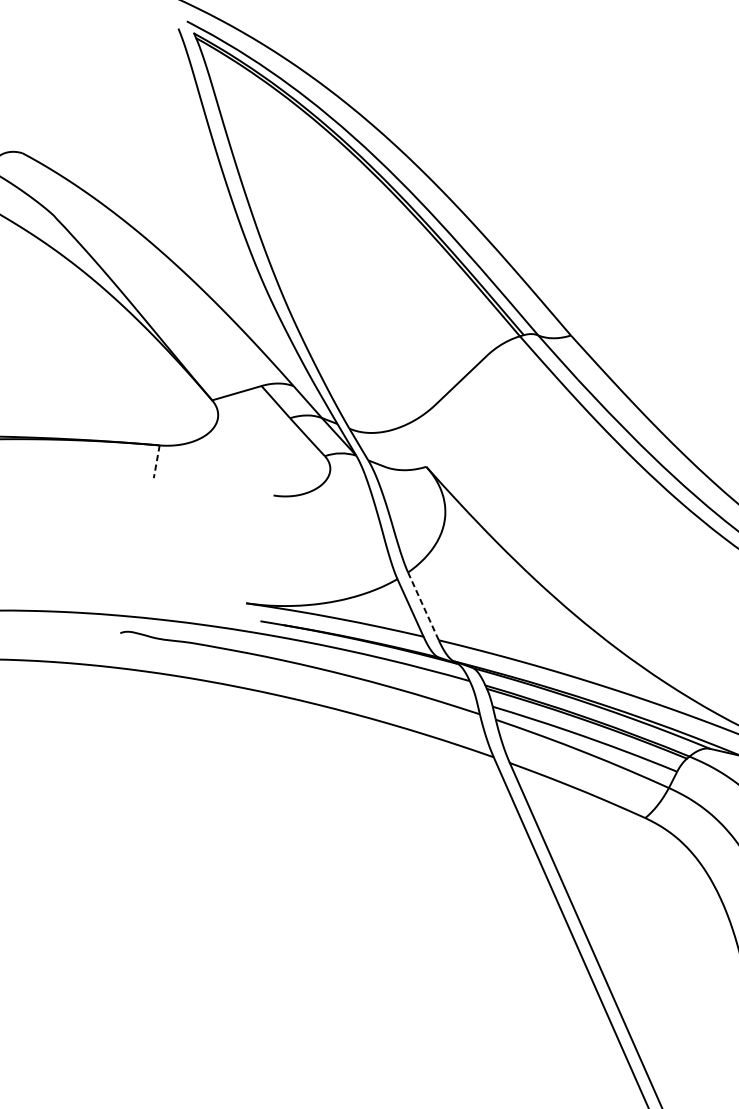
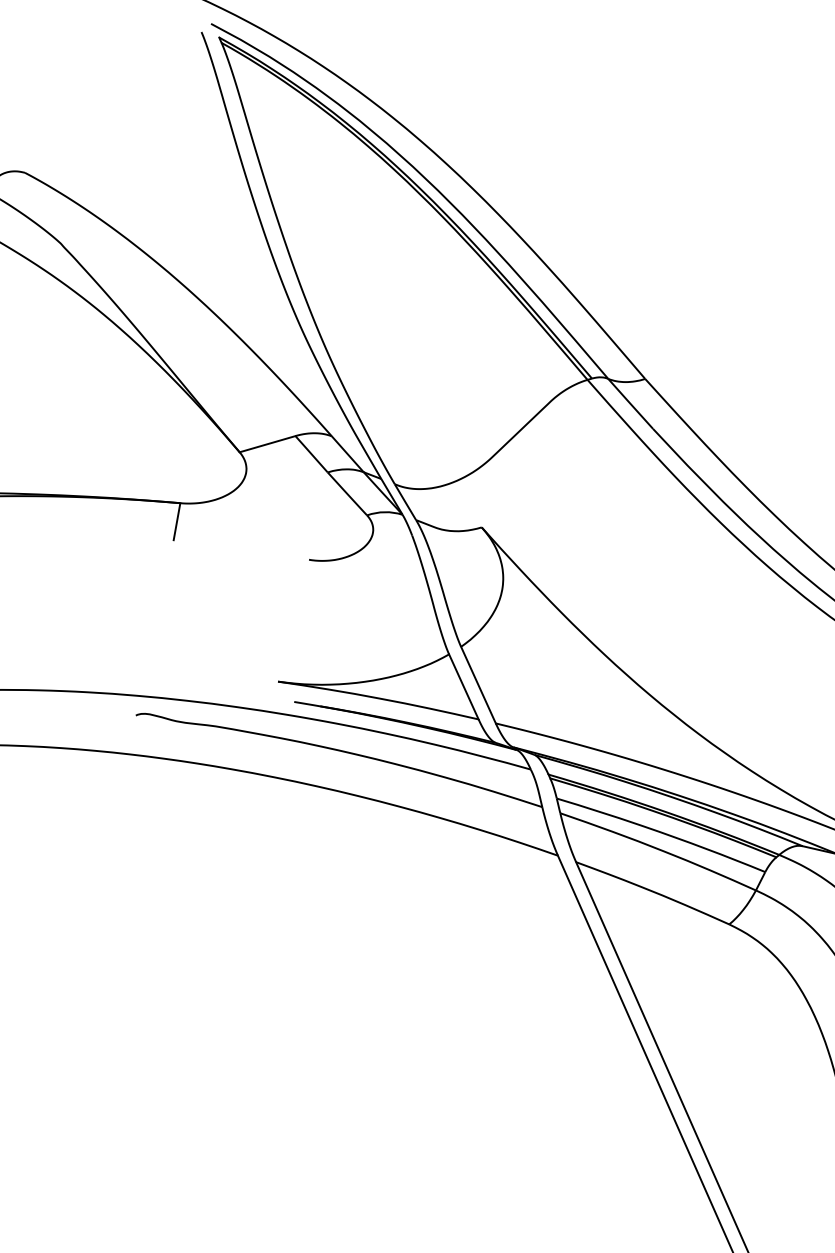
line: (157, 461) -> (177, 521), dashed -> solid
line: (423, 606) -> (478, 685), dashed -> solid

